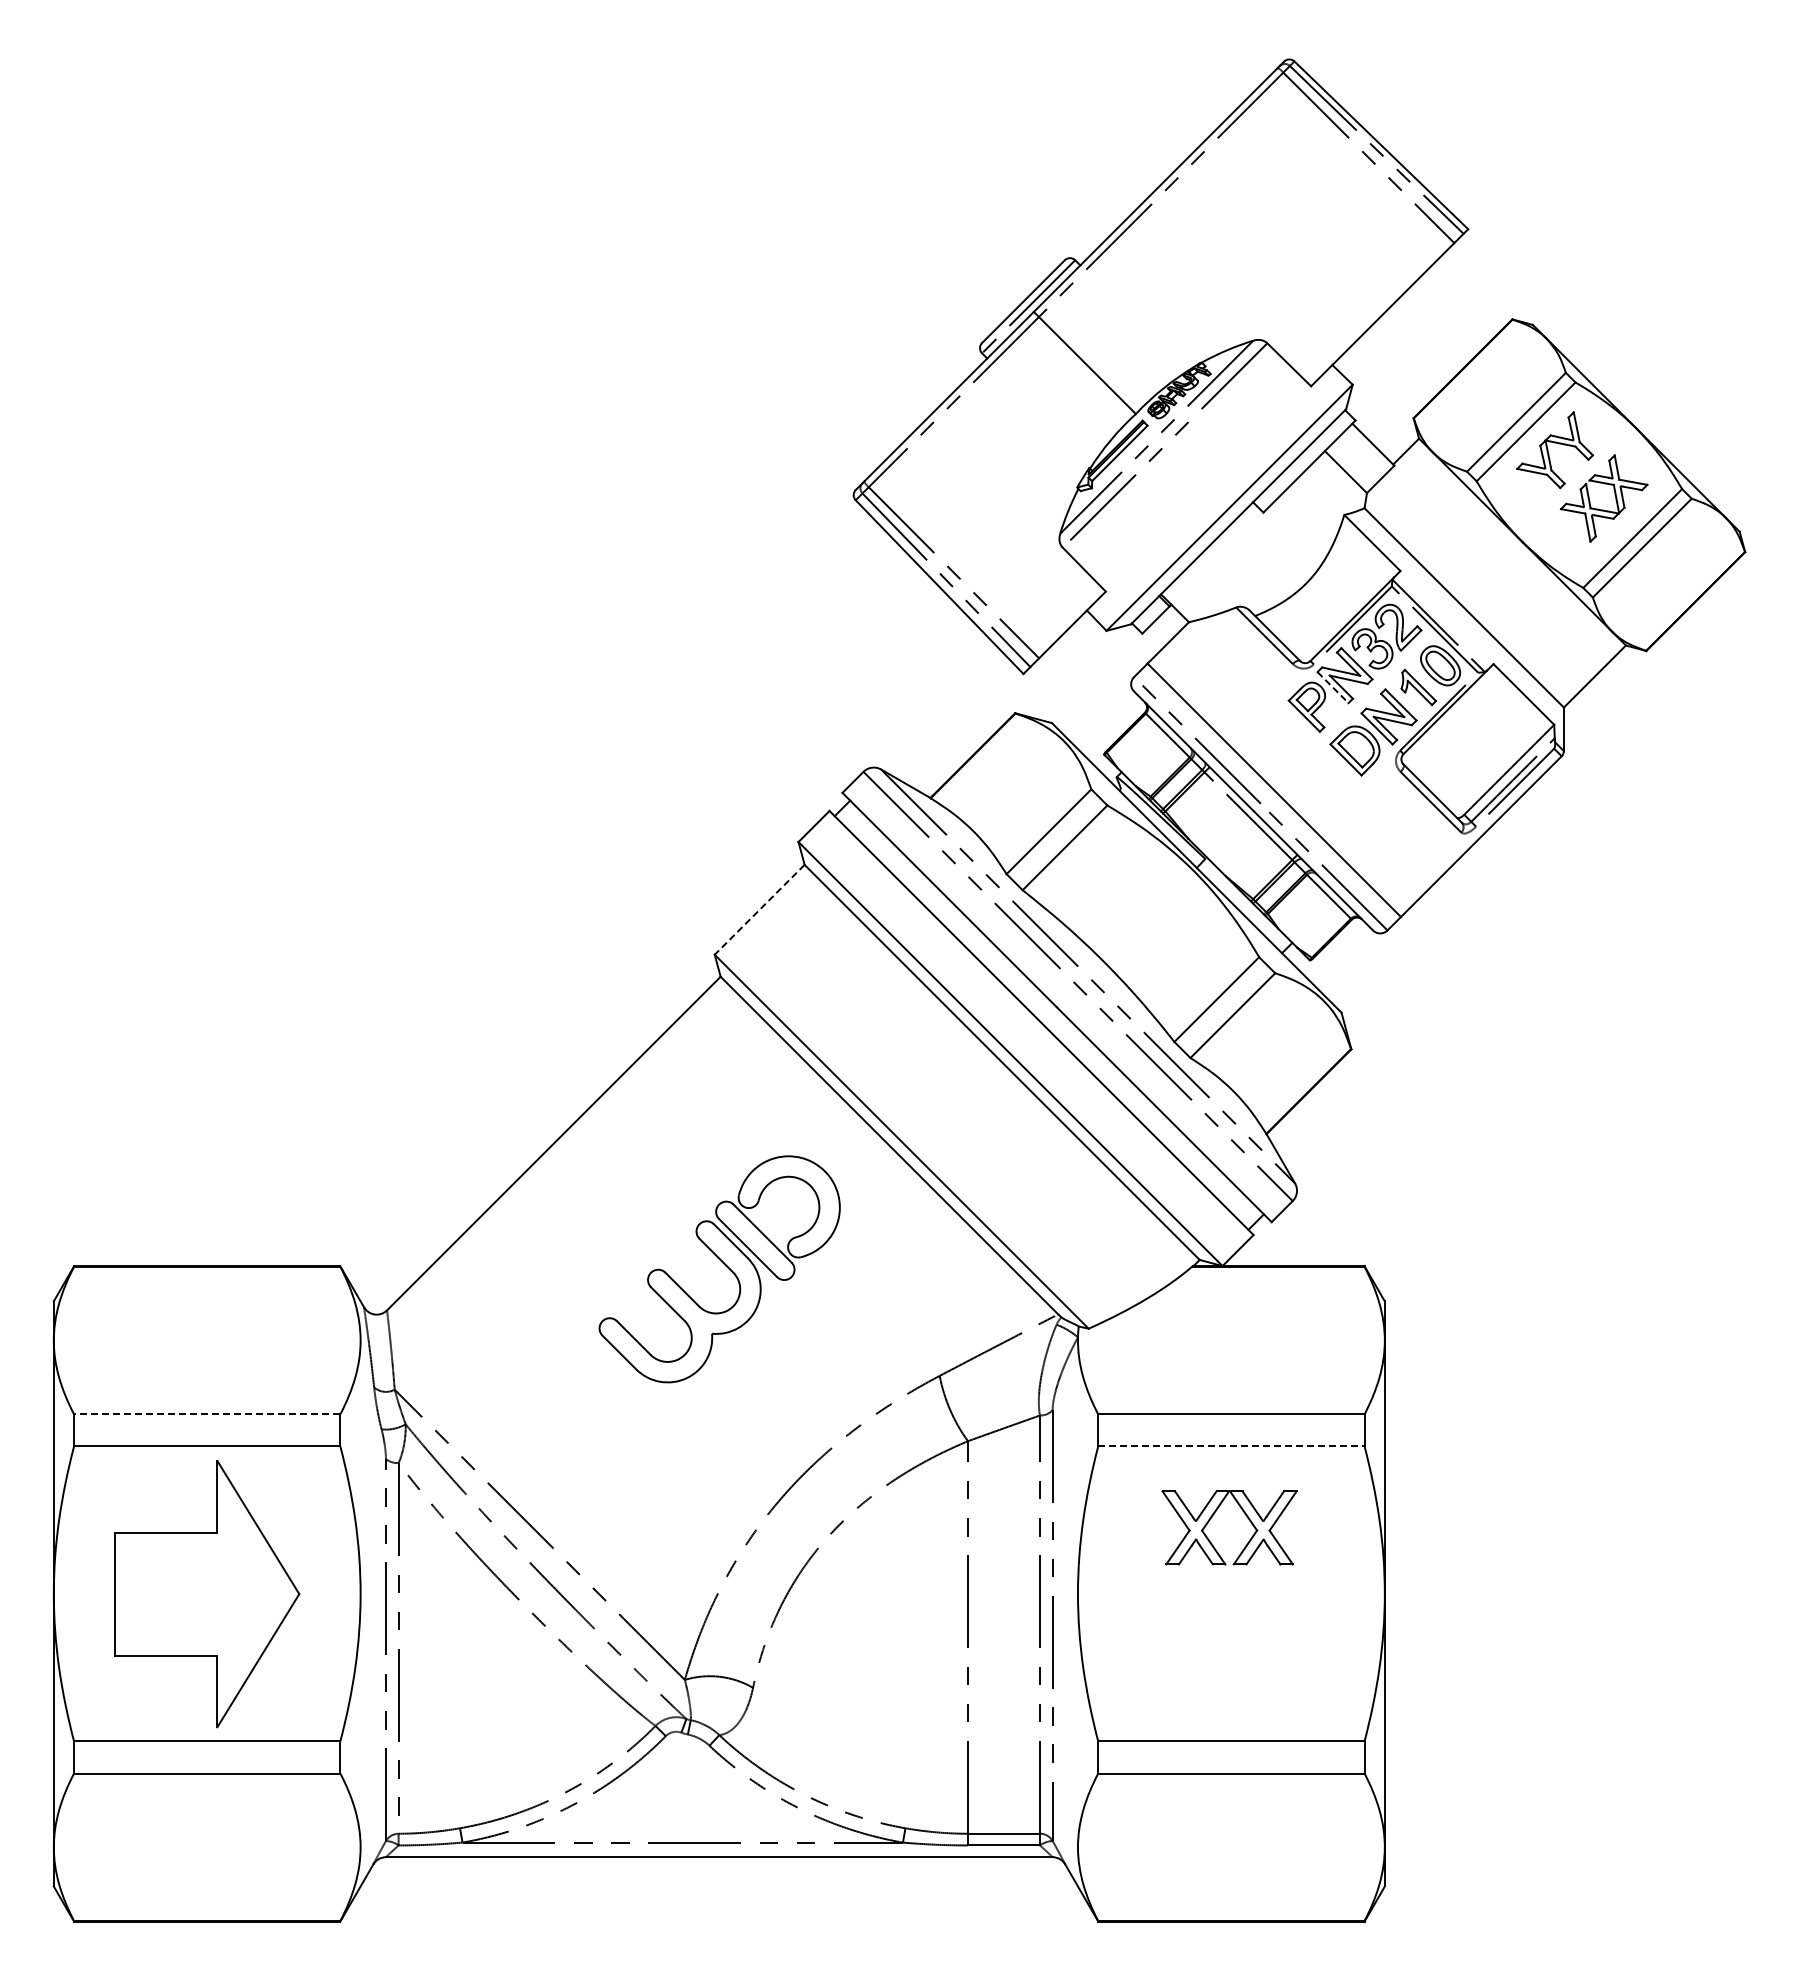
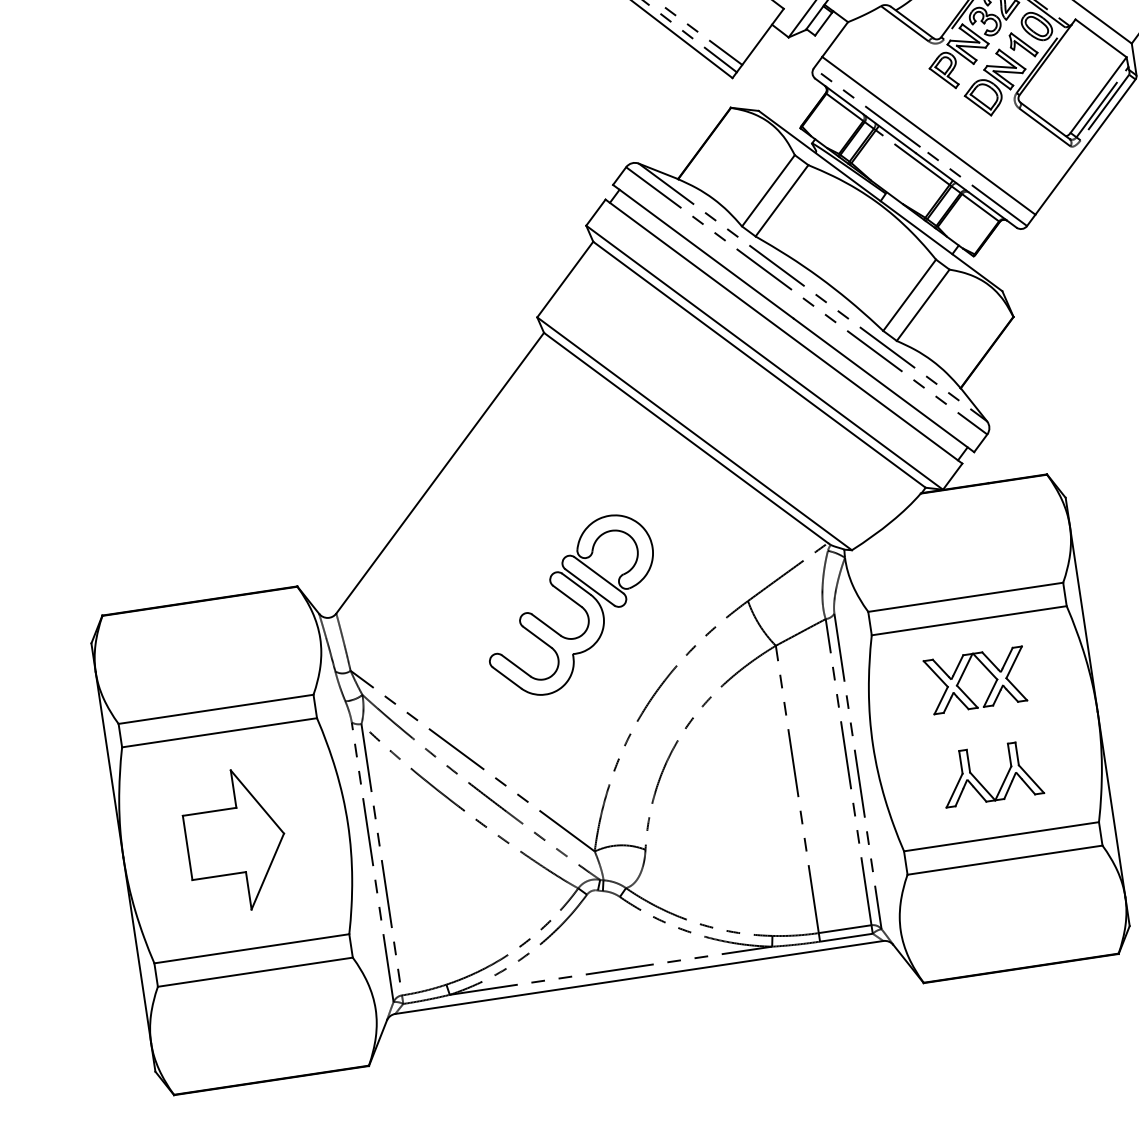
line: (1333, 687) -> (960, 54), dashed -> solid
line: (759, 909) -> (565, 279), dashed -> solid
part: (723, 1264) -> (573, 602), moved
line: (206, 1414) -> (215, 709), dashed -> solid
line: (1231, 1446) -> (969, 620), dashed -> solid
part: (207, 1593) -> (235, 840), size x0.71
part: (1214, 1665) -> (980, 782), added

